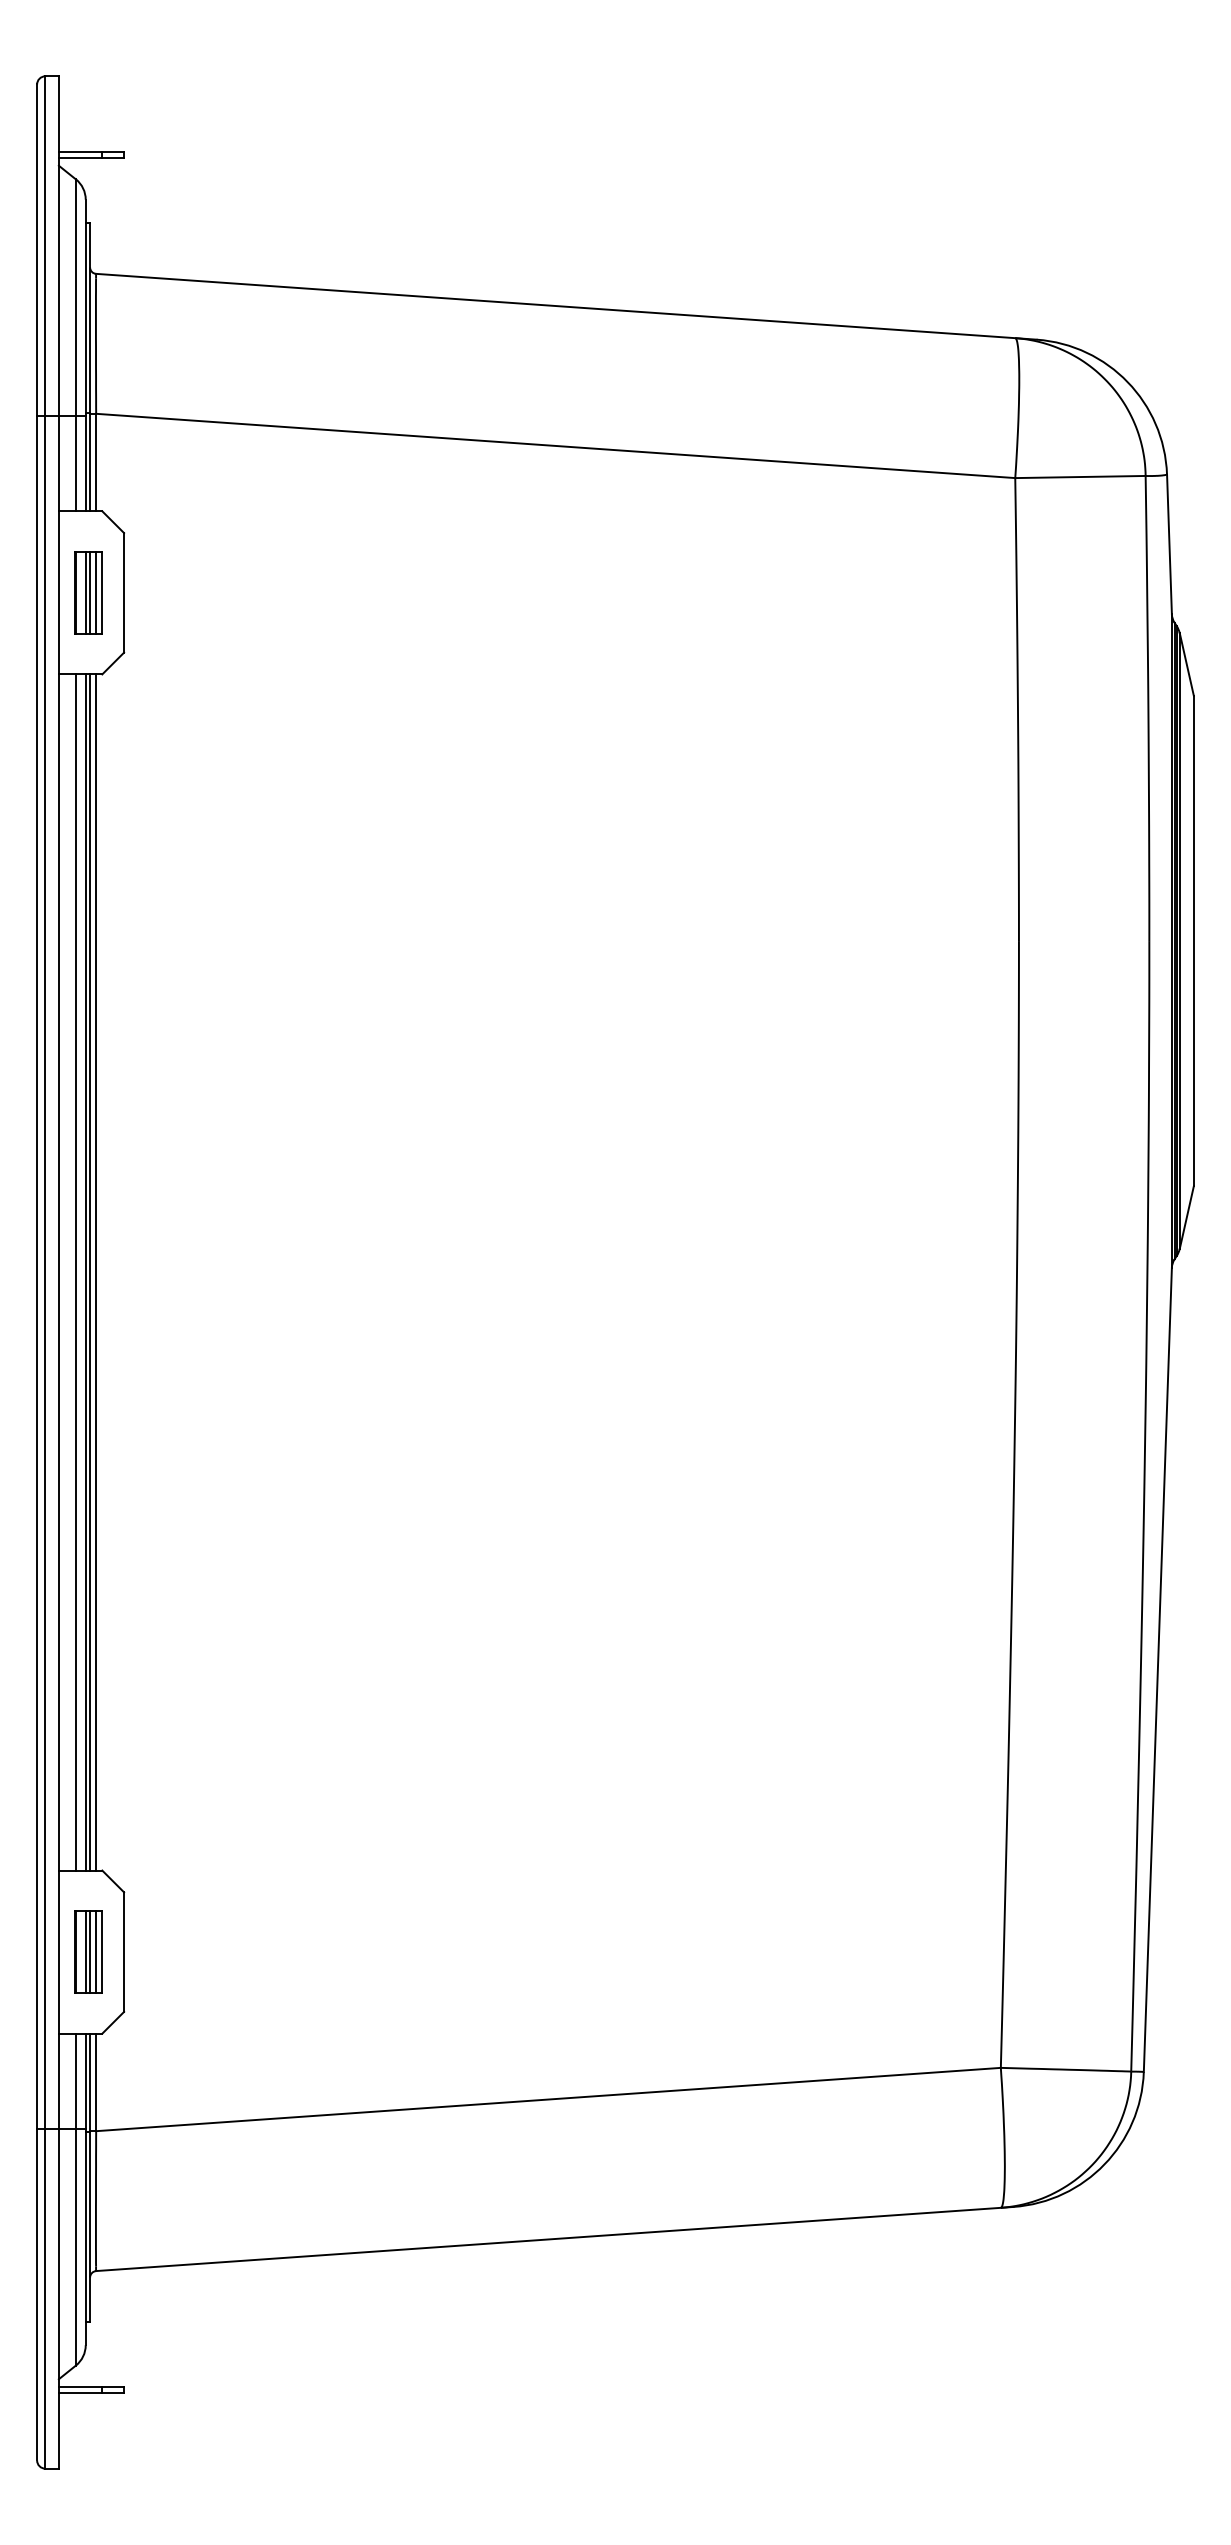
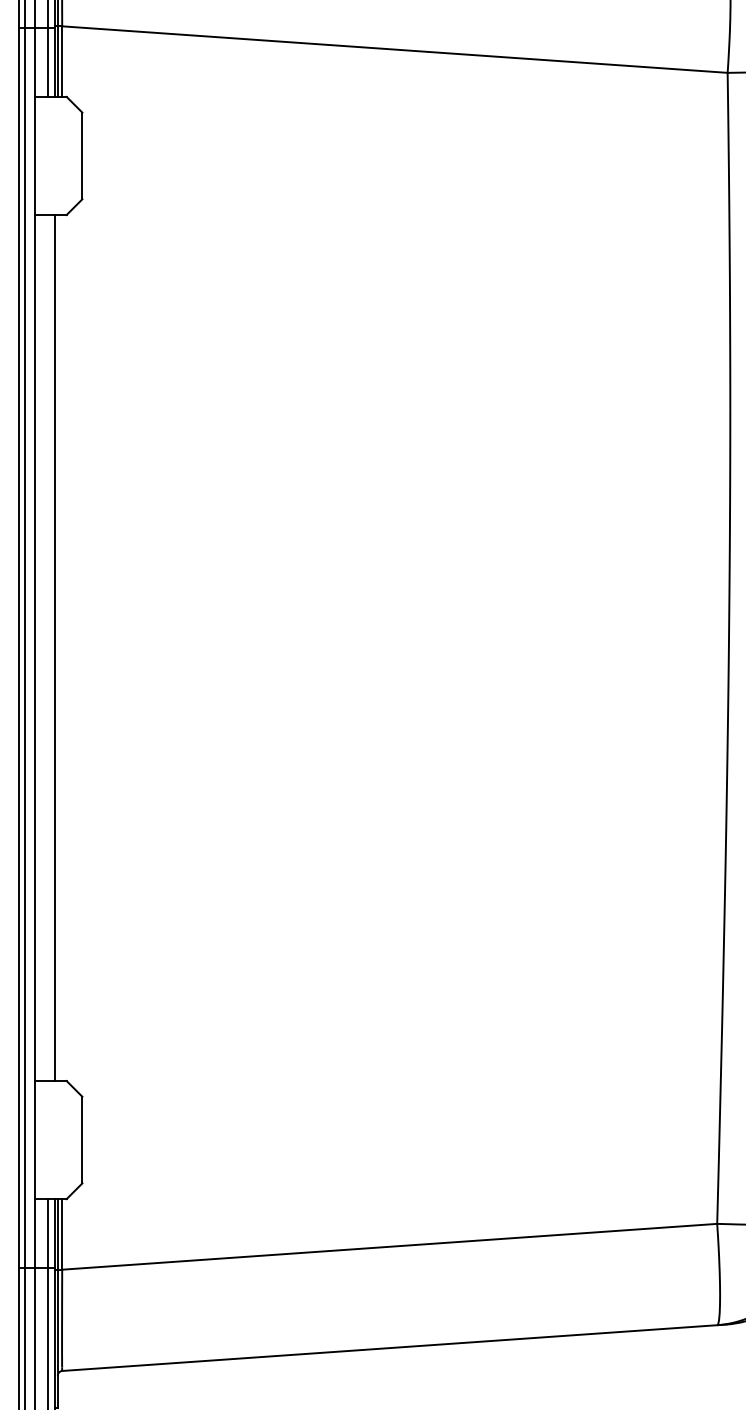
part: (88, 592) -> (56, 155), removed
line: (75, 1272) -> (47, 648), removed
line: (90, 1272) -> (58, 648), removed
line: (96, 1272) -> (62, 648), removed
part: (88, 1951) -> (56, 1139), removed

